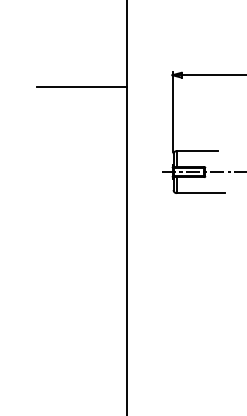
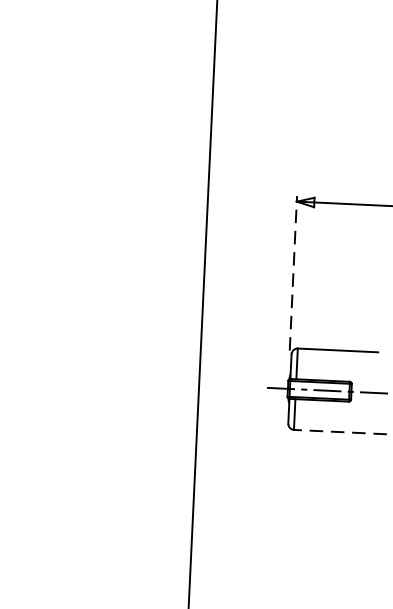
line: (81, 86) -> (119, 215), removed
line: (172, 111) -> (293, 271), solid -> dashed
line: (200, 193) -> (340, 432), solid -> dashed

